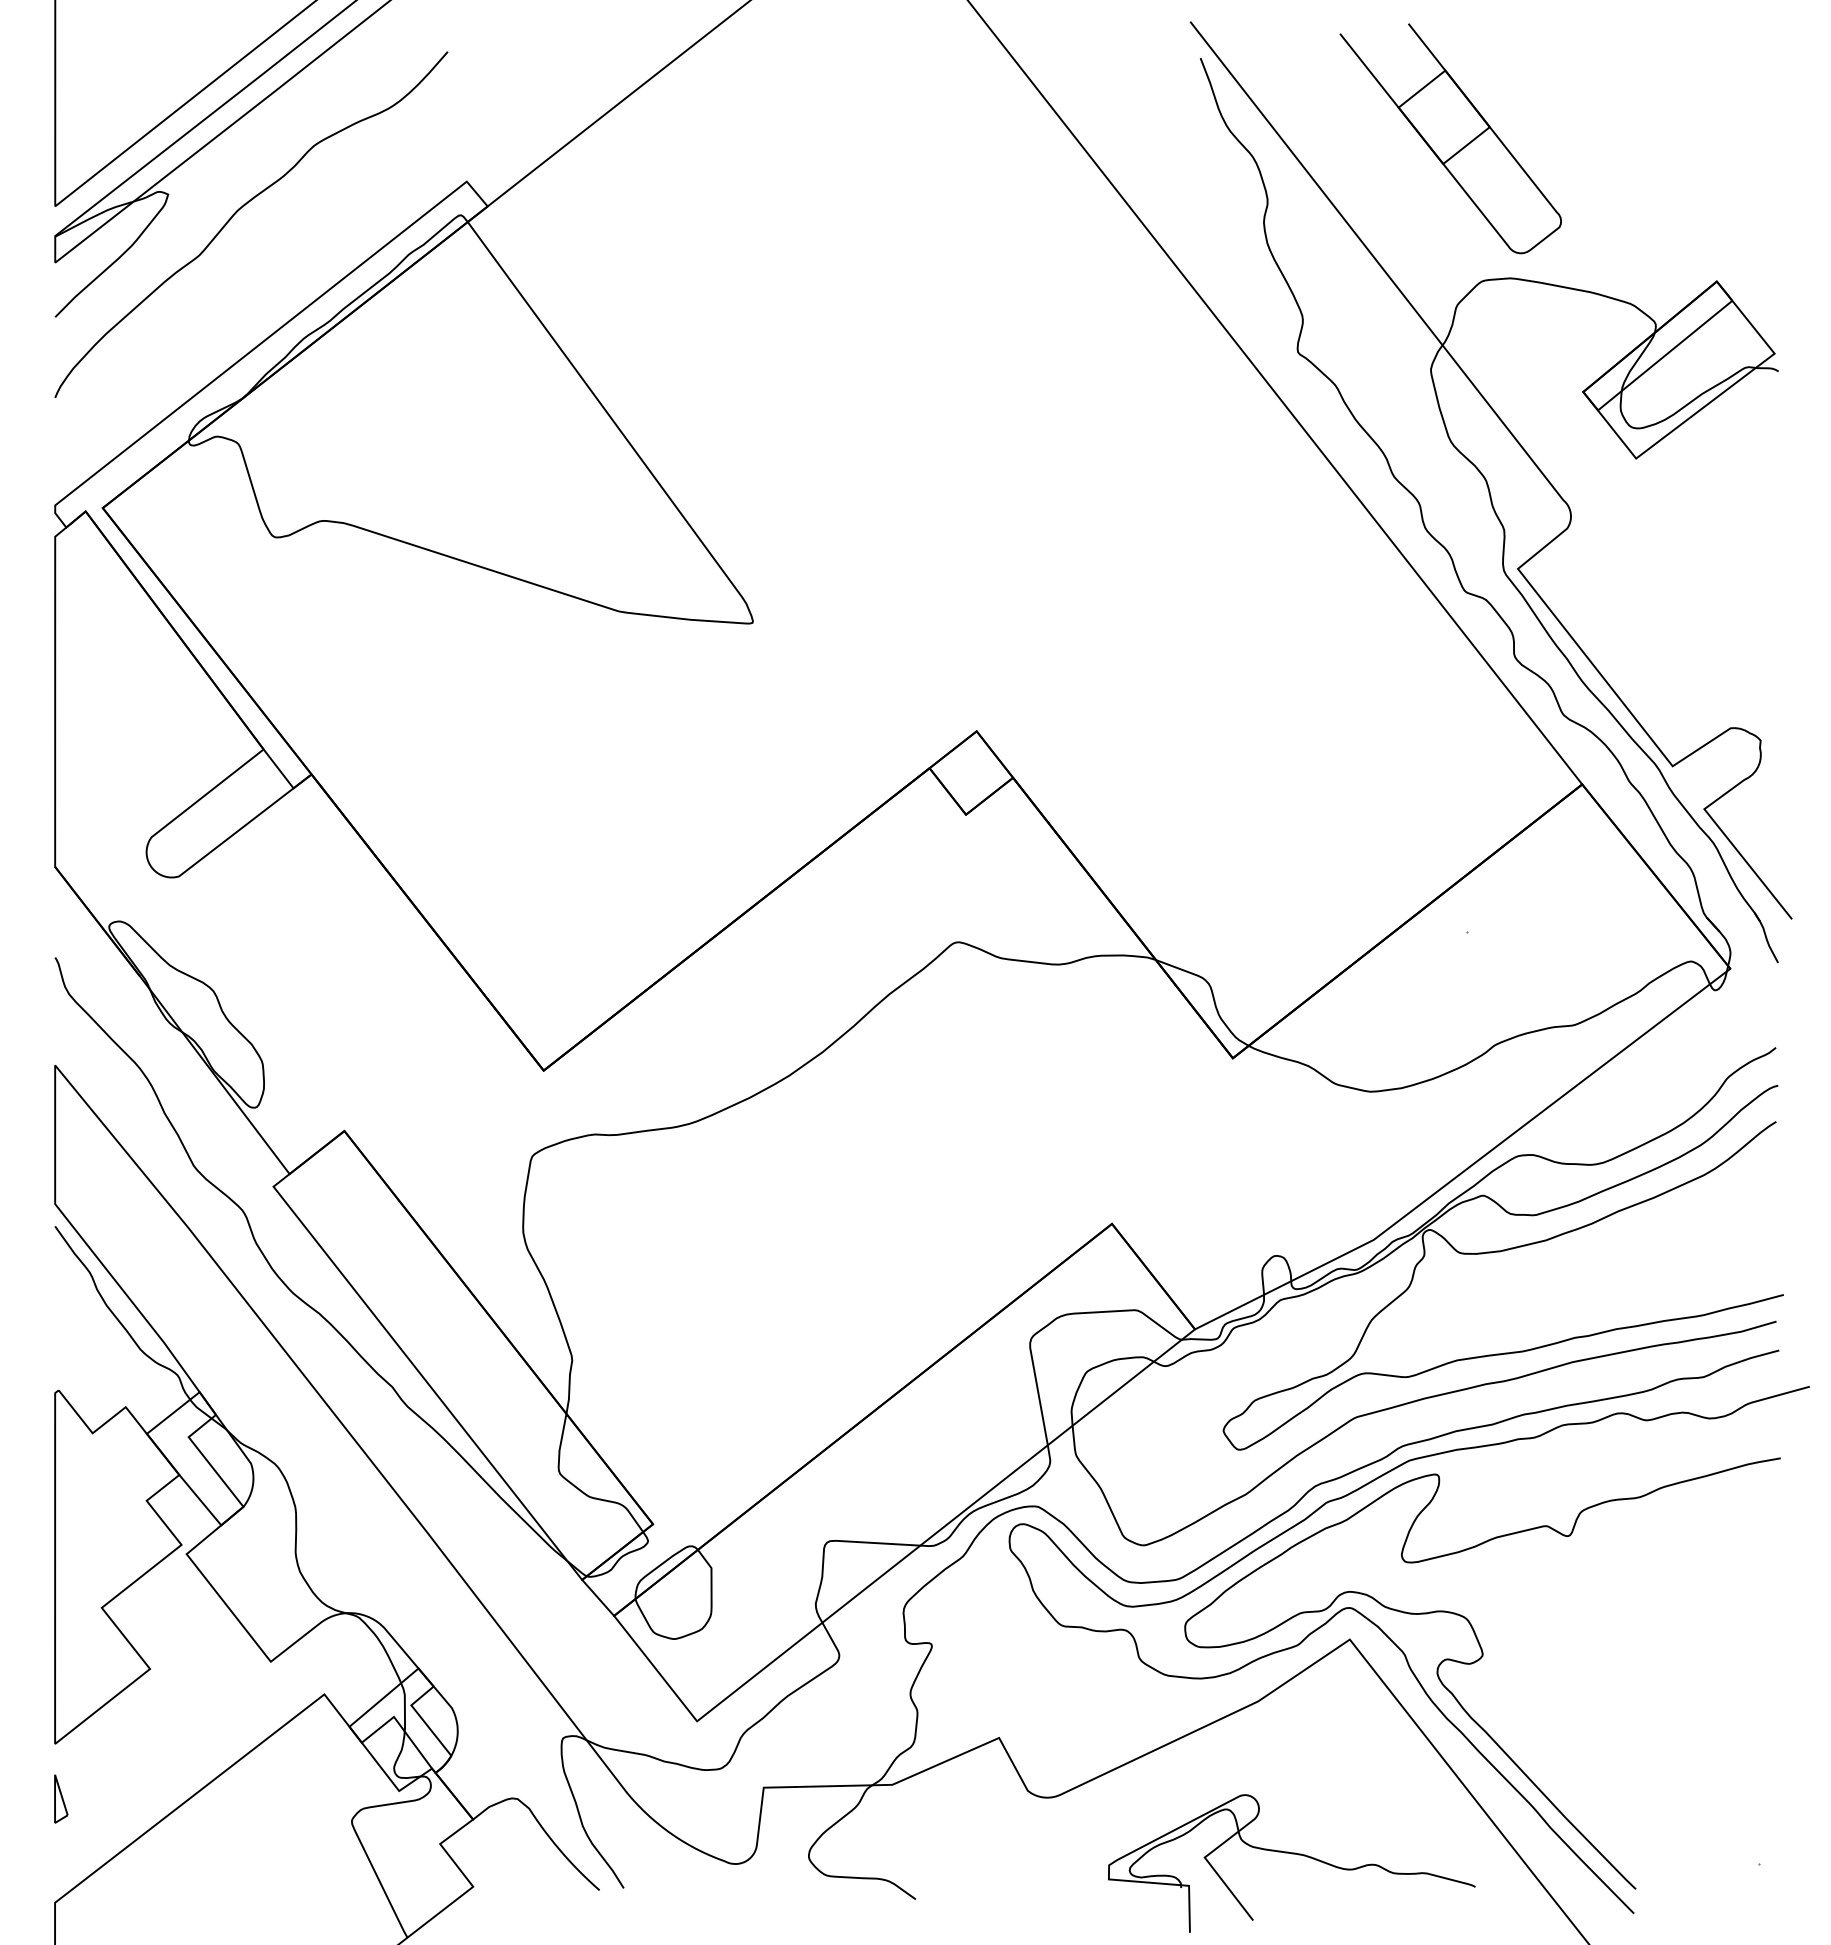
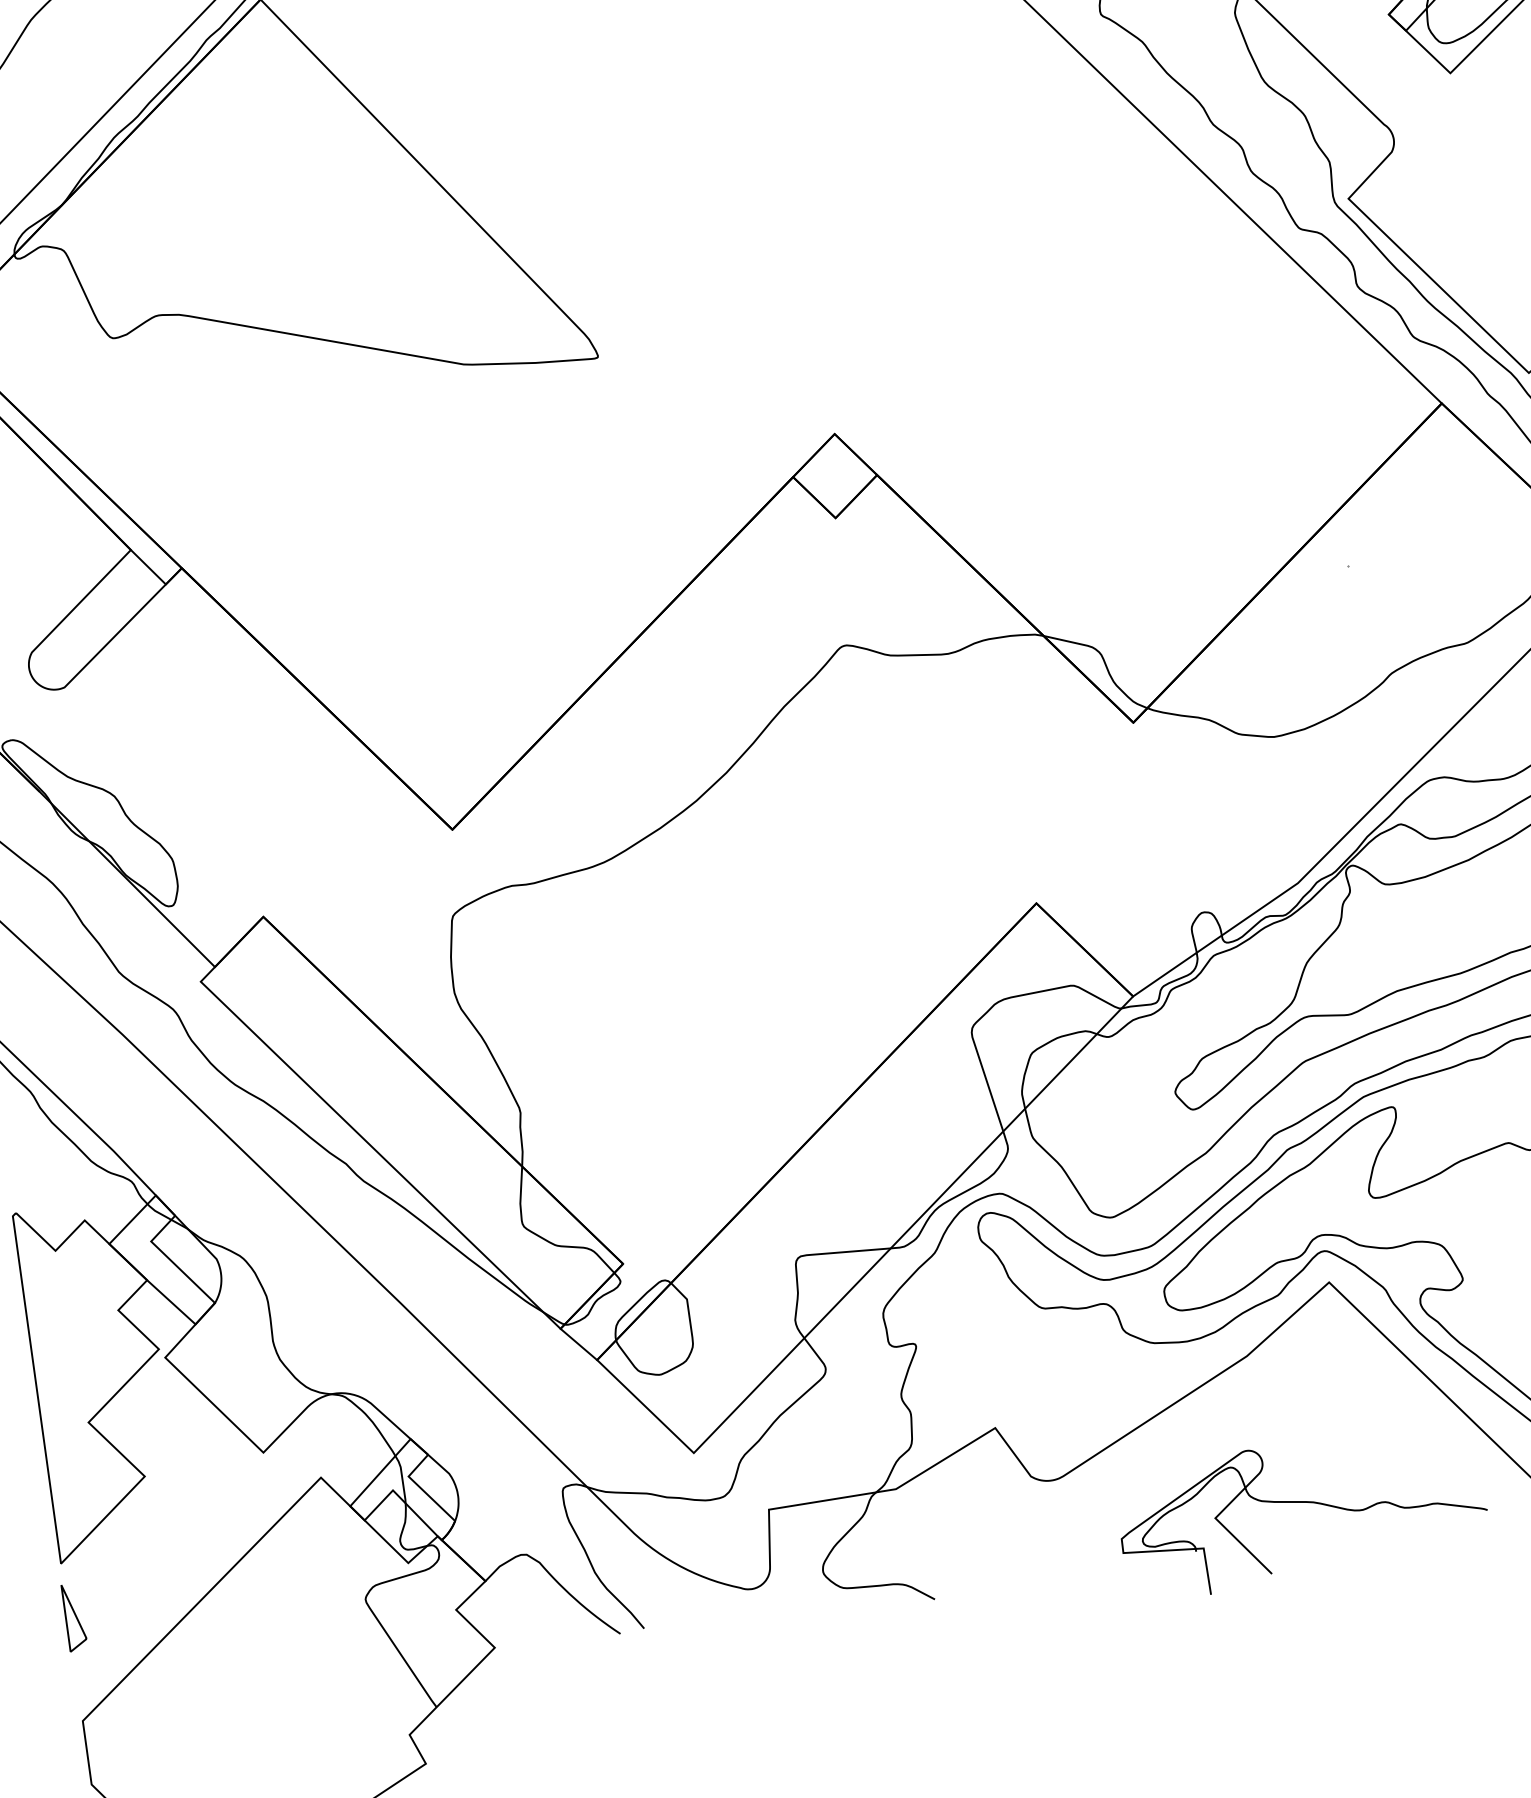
part: (61, 1798) -> (74, 1616), size x1.4

